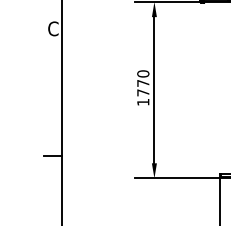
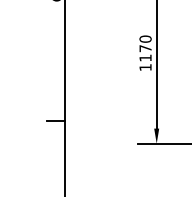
text: (143, 92) -> (145, 57), 1770 -> 1170

